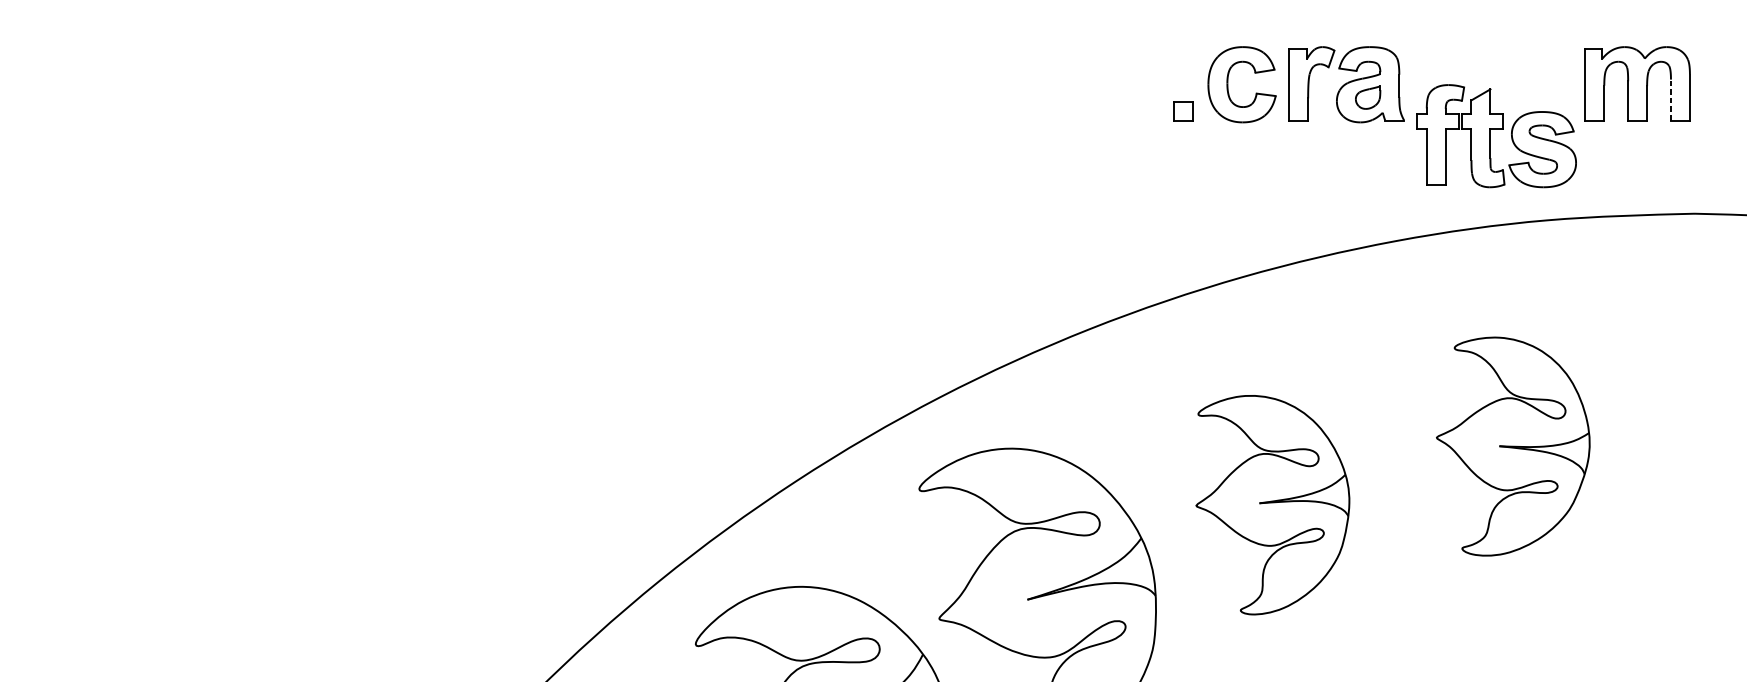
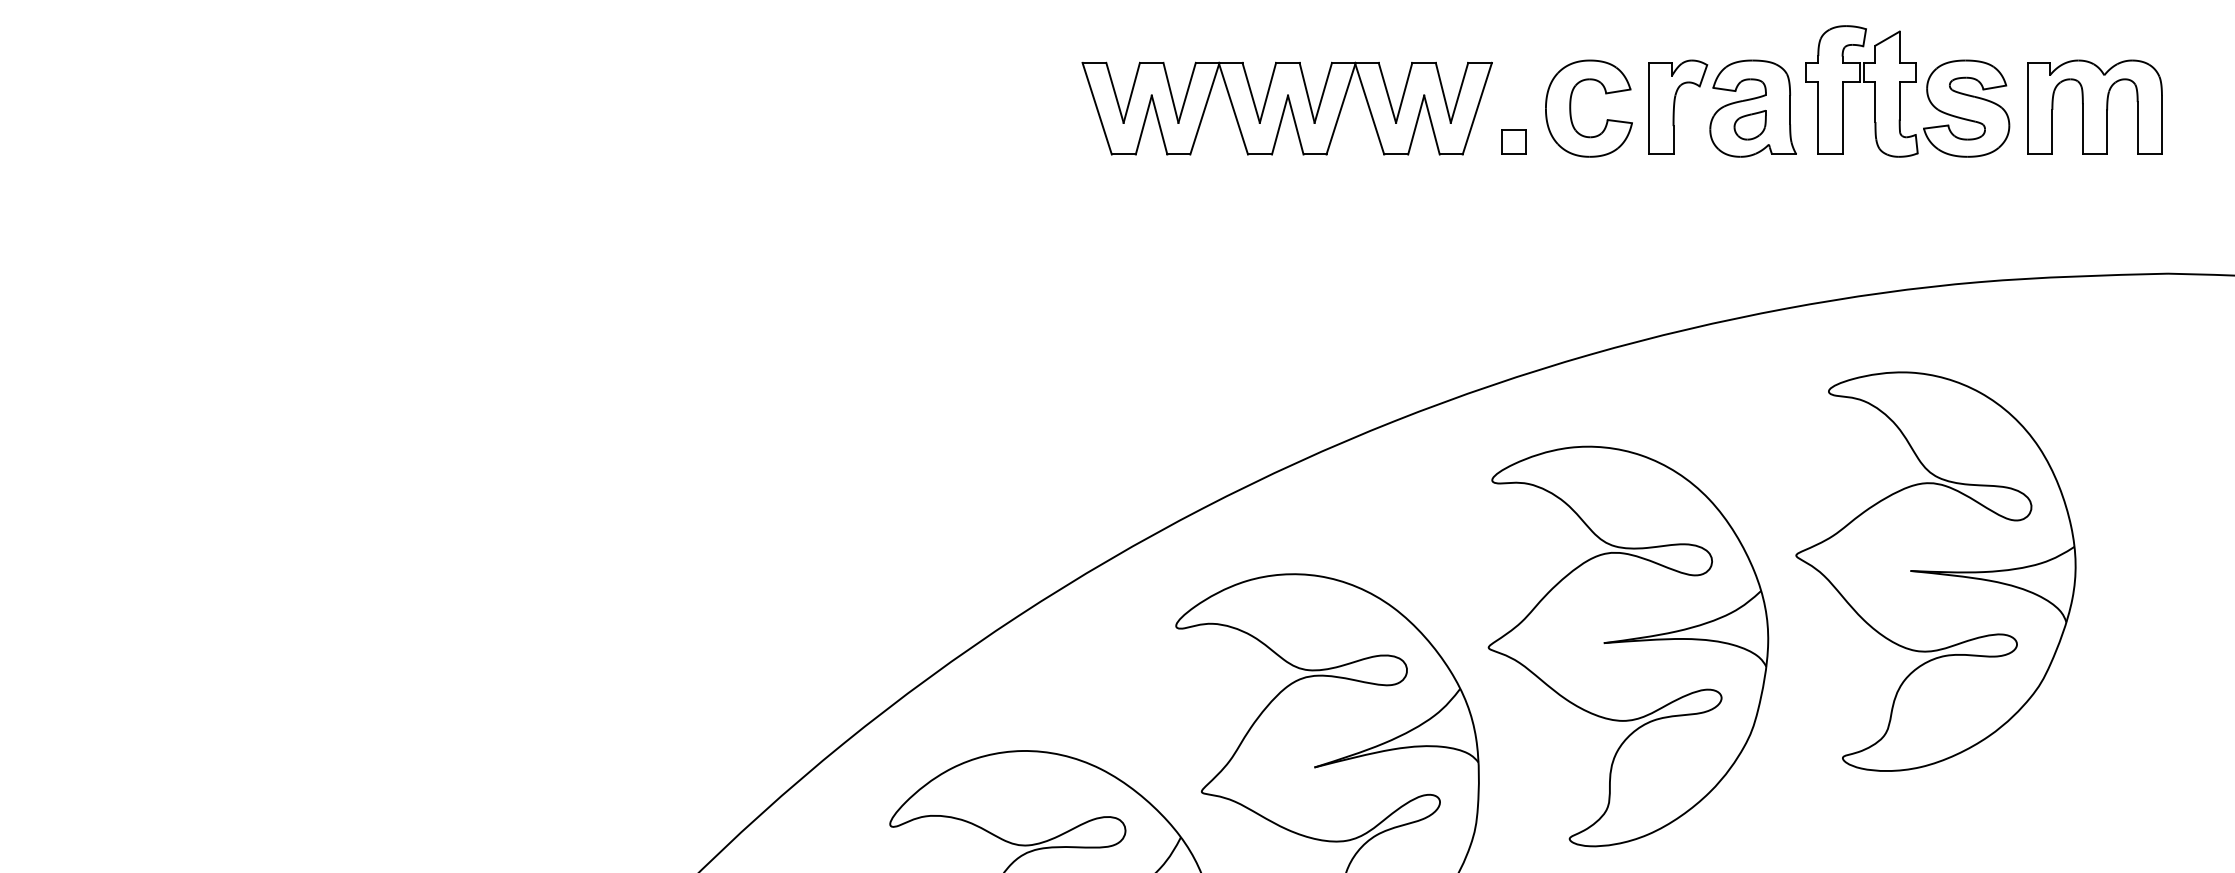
part: (1005, 84) -> (1286, 108), added
line: (1670, 99) -> (2137, 127), dashed -> solid
part: (1491, 136) -> (1900, 91), moved
part: (1512, 446) -> (1935, 571), size x1.43
part: (1272, 505) -> (1628, 646), size x1.43

